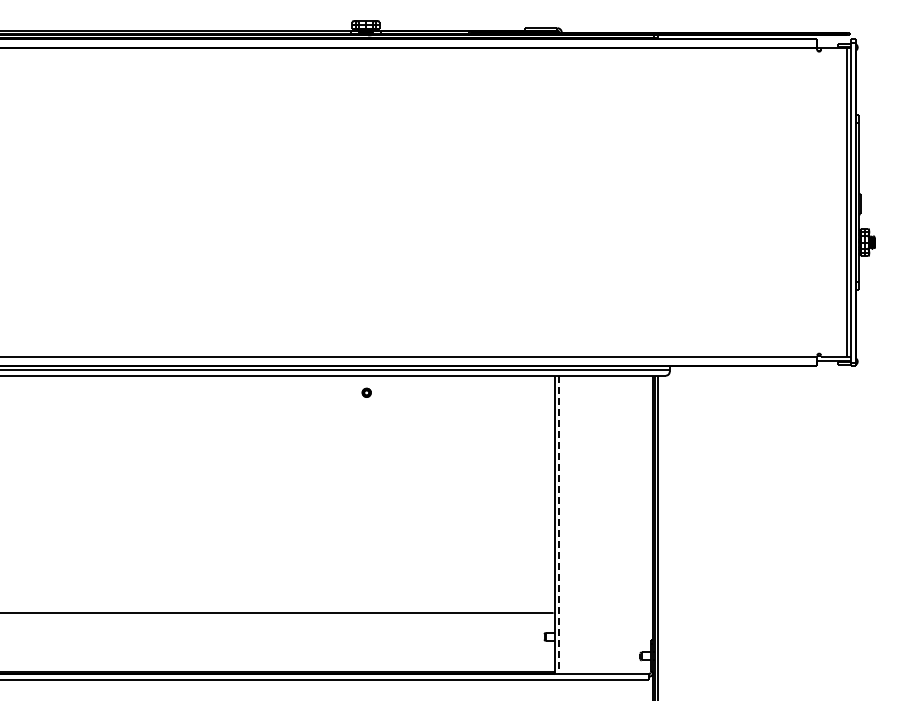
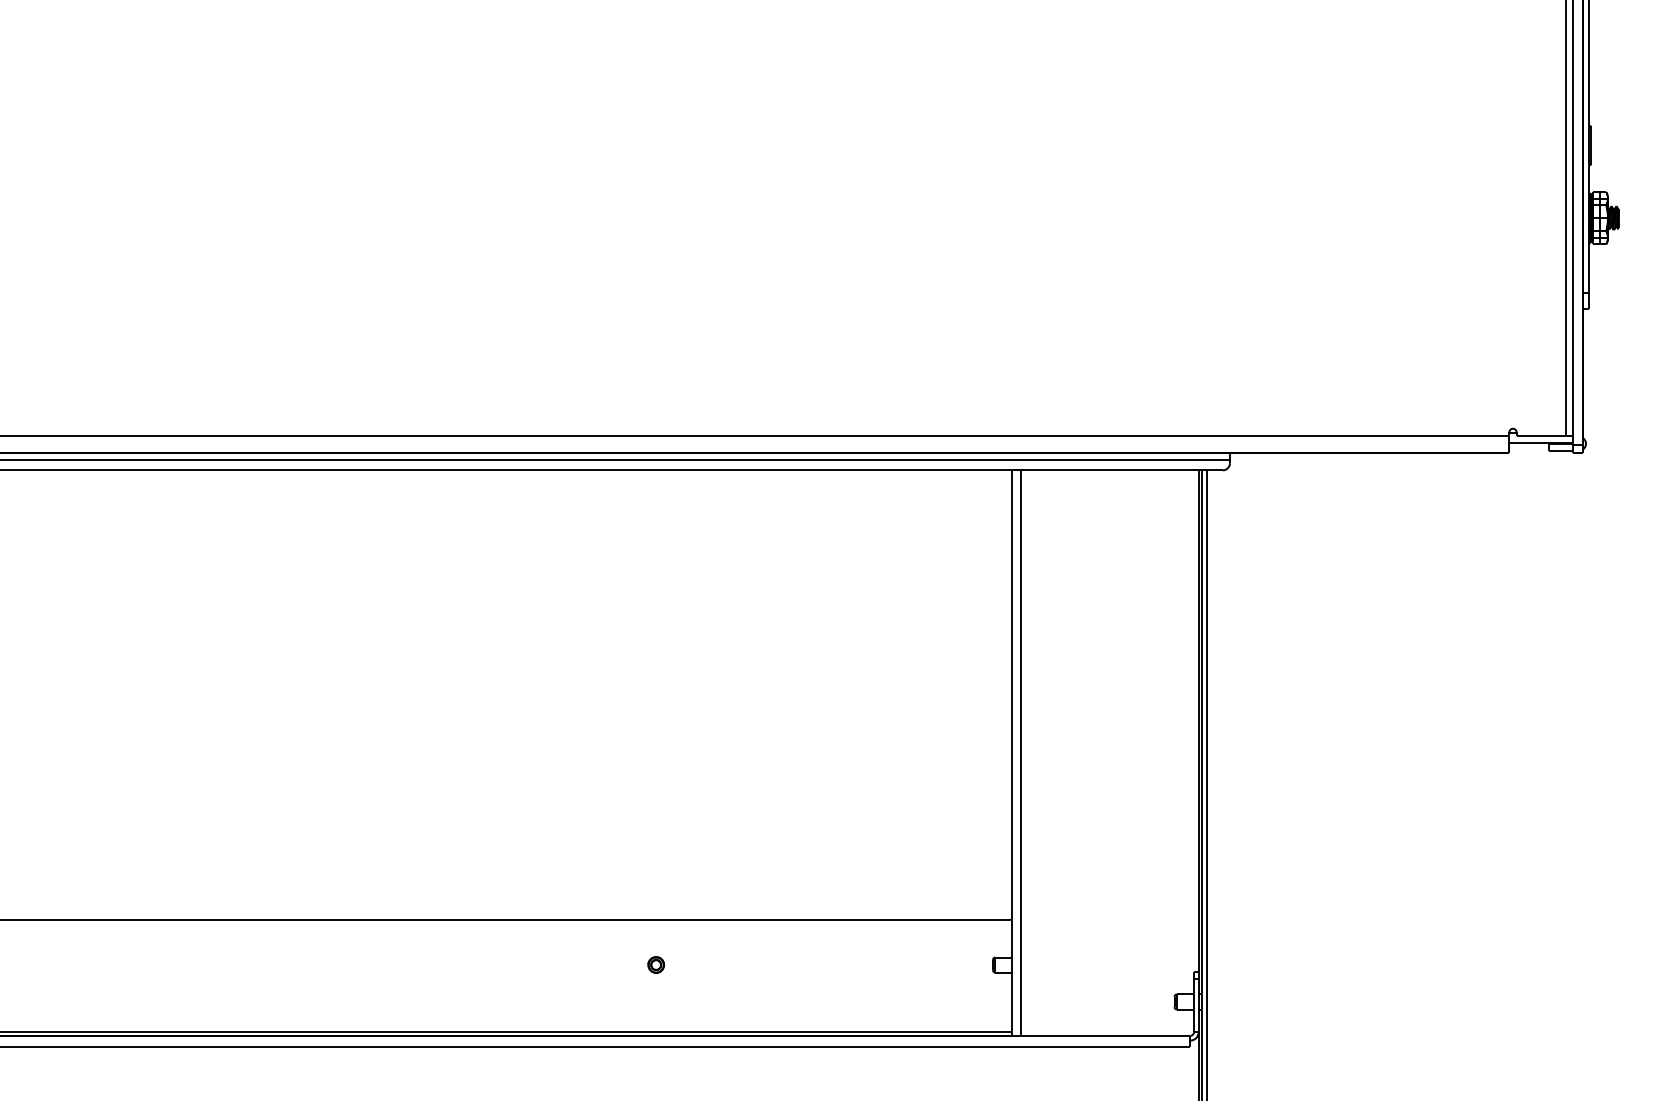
part: (366, 392) -> (655, 964), moved
line: (559, 525) -> (1021, 754), dashed -> solid

